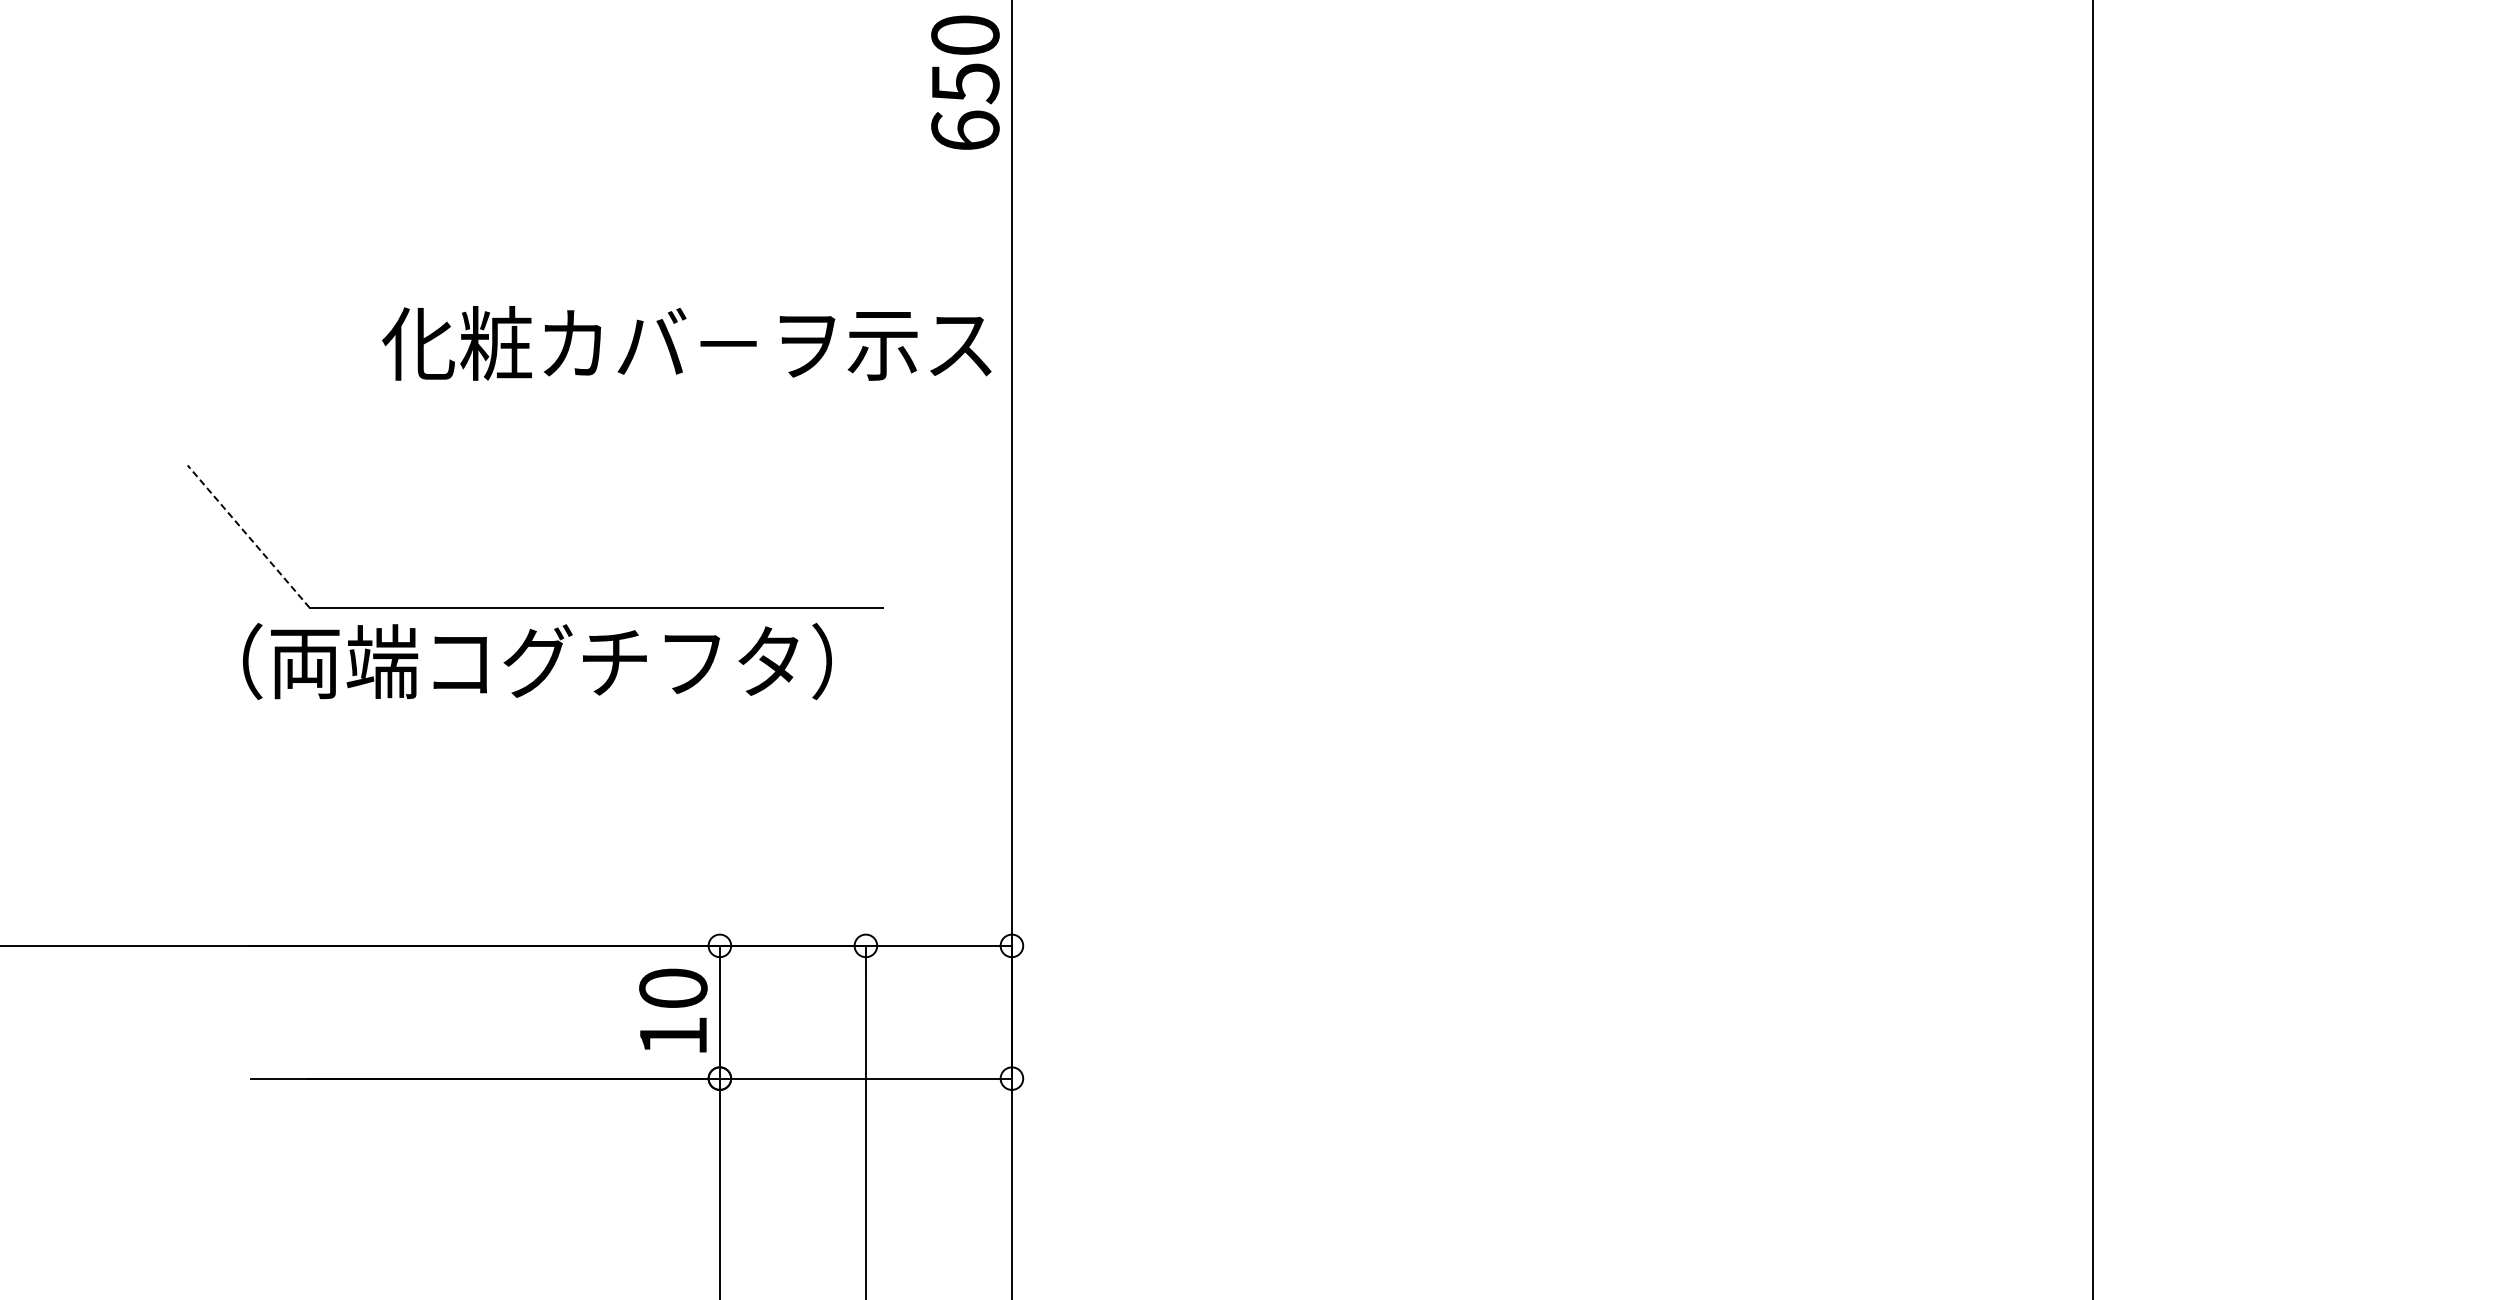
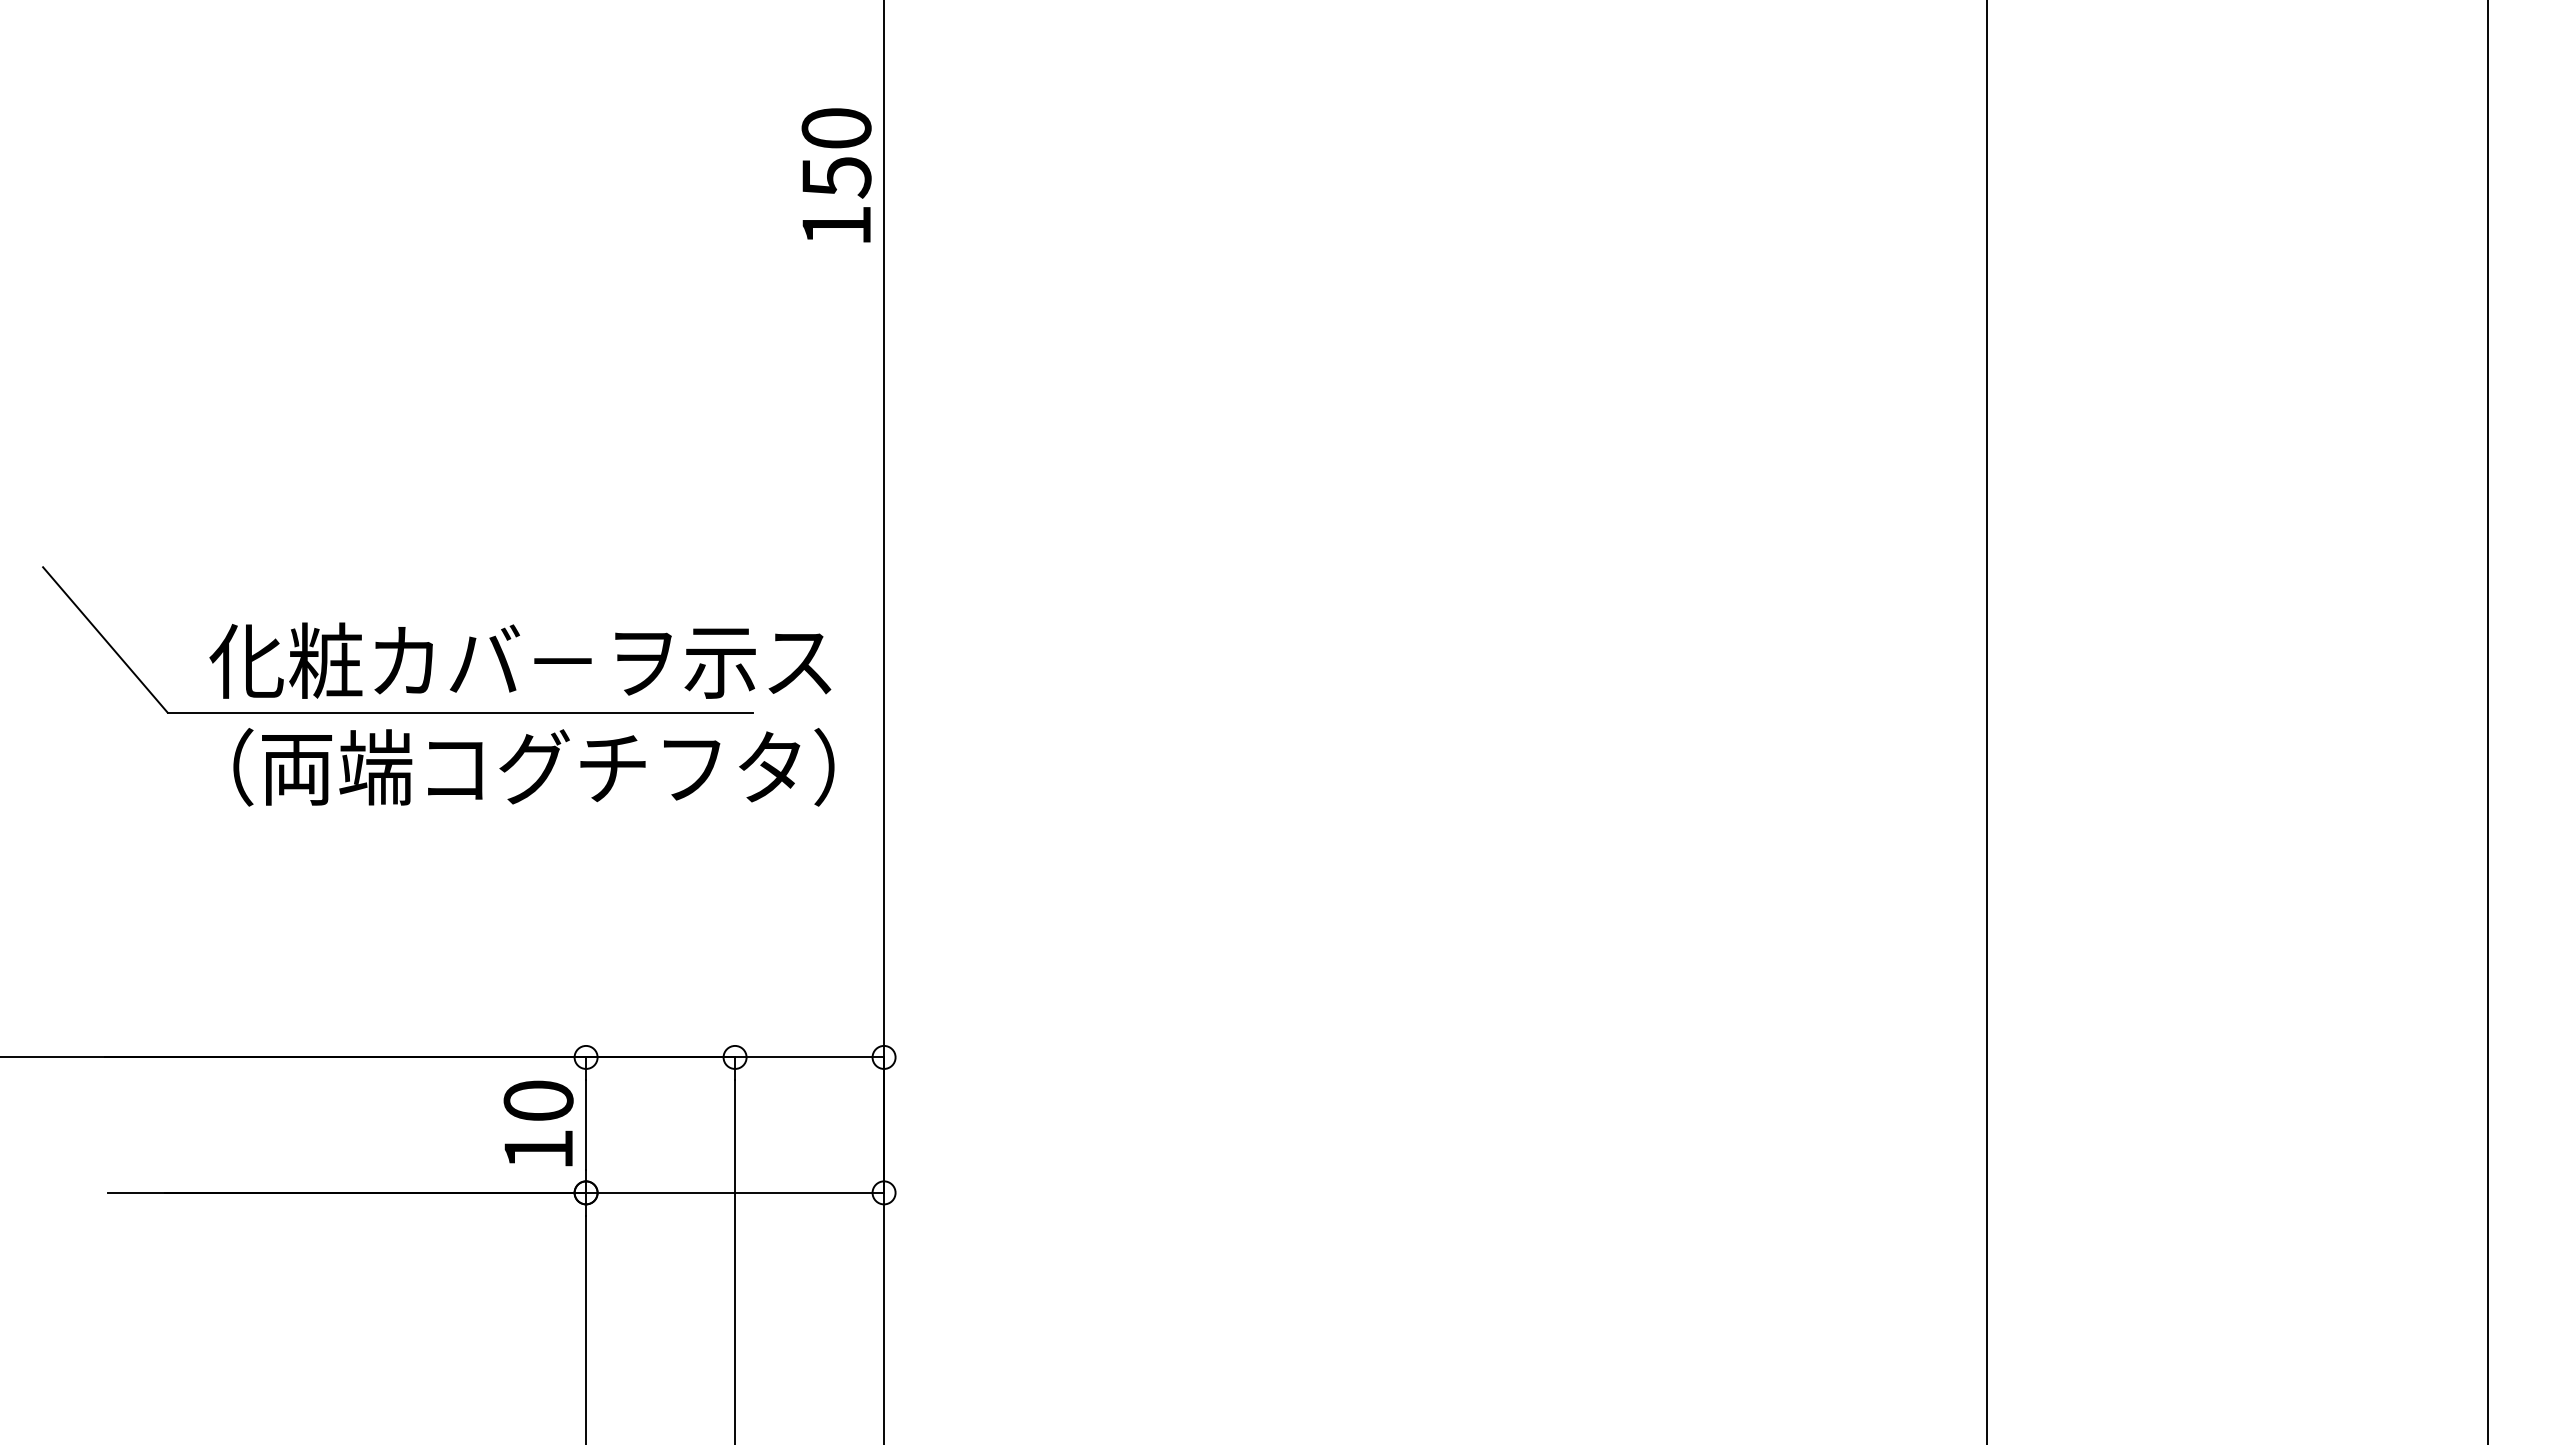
text: (965, 130) -> (836, 225), 650 -> 150
text: (686, 343) -> (520, 660), moved
line: (248, 536) -> (105, 639), dashed -> solid
text: (536, 661) -> (533, 767), moved

